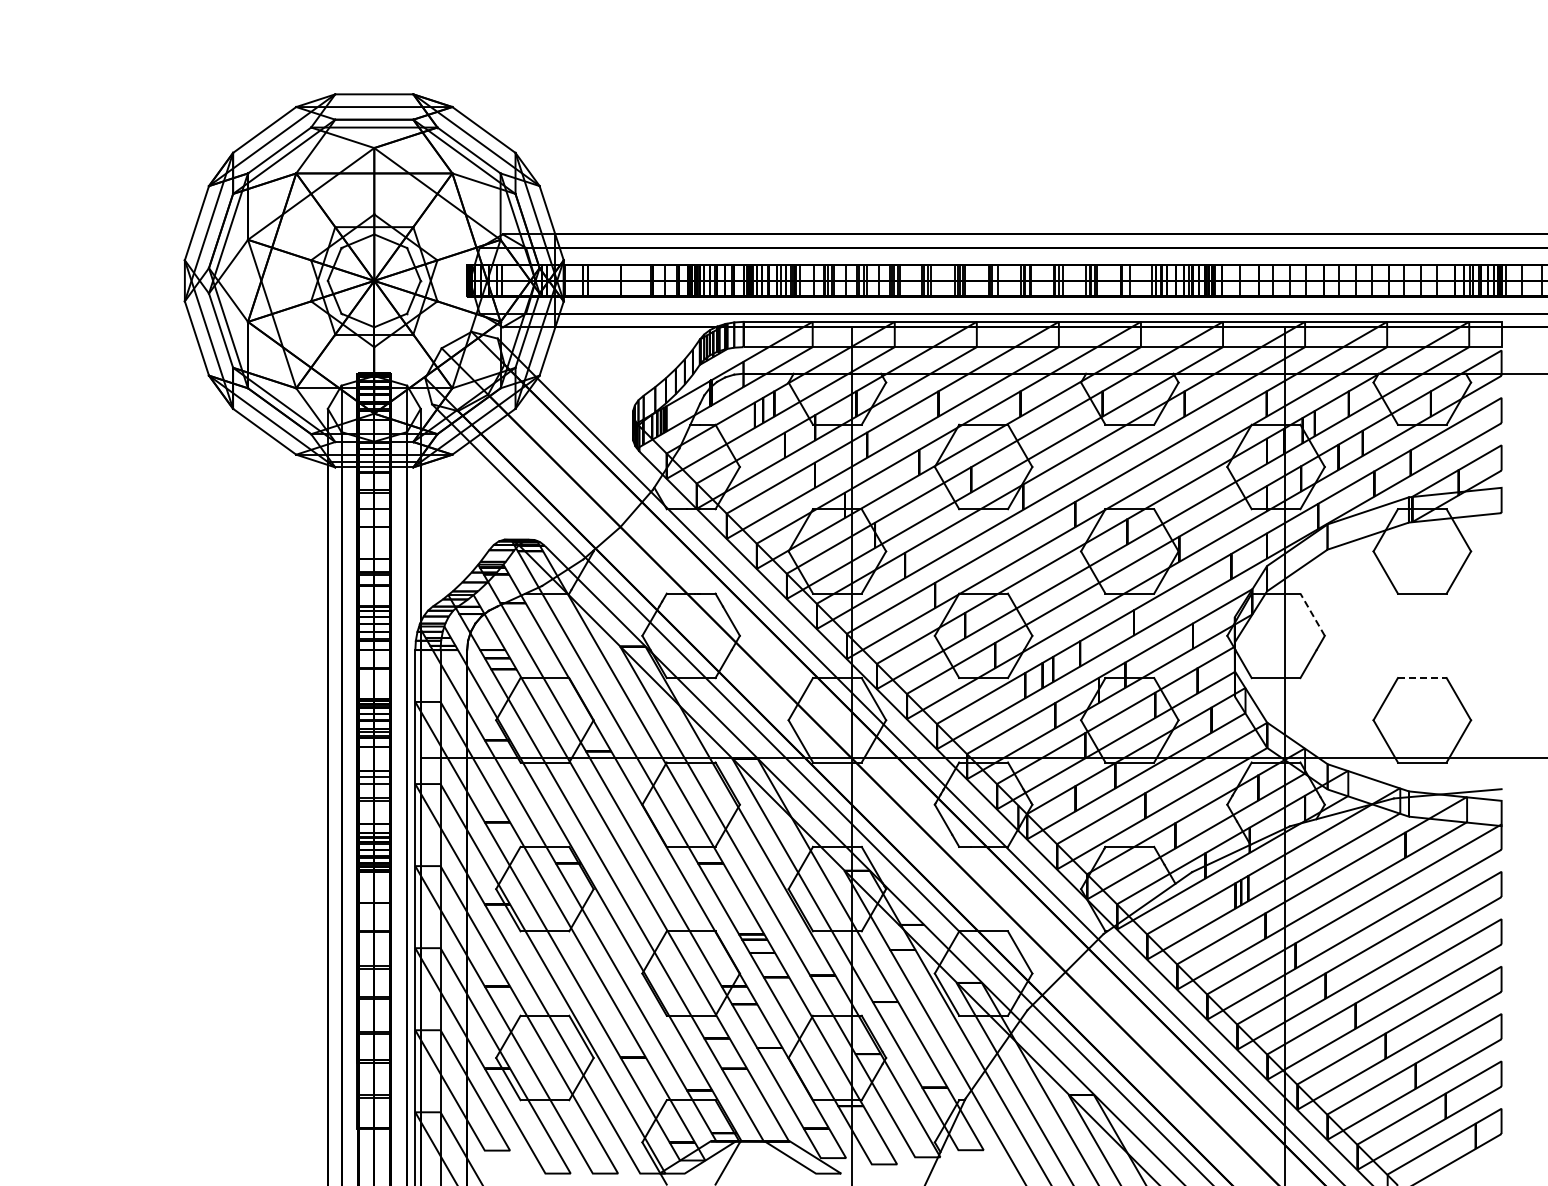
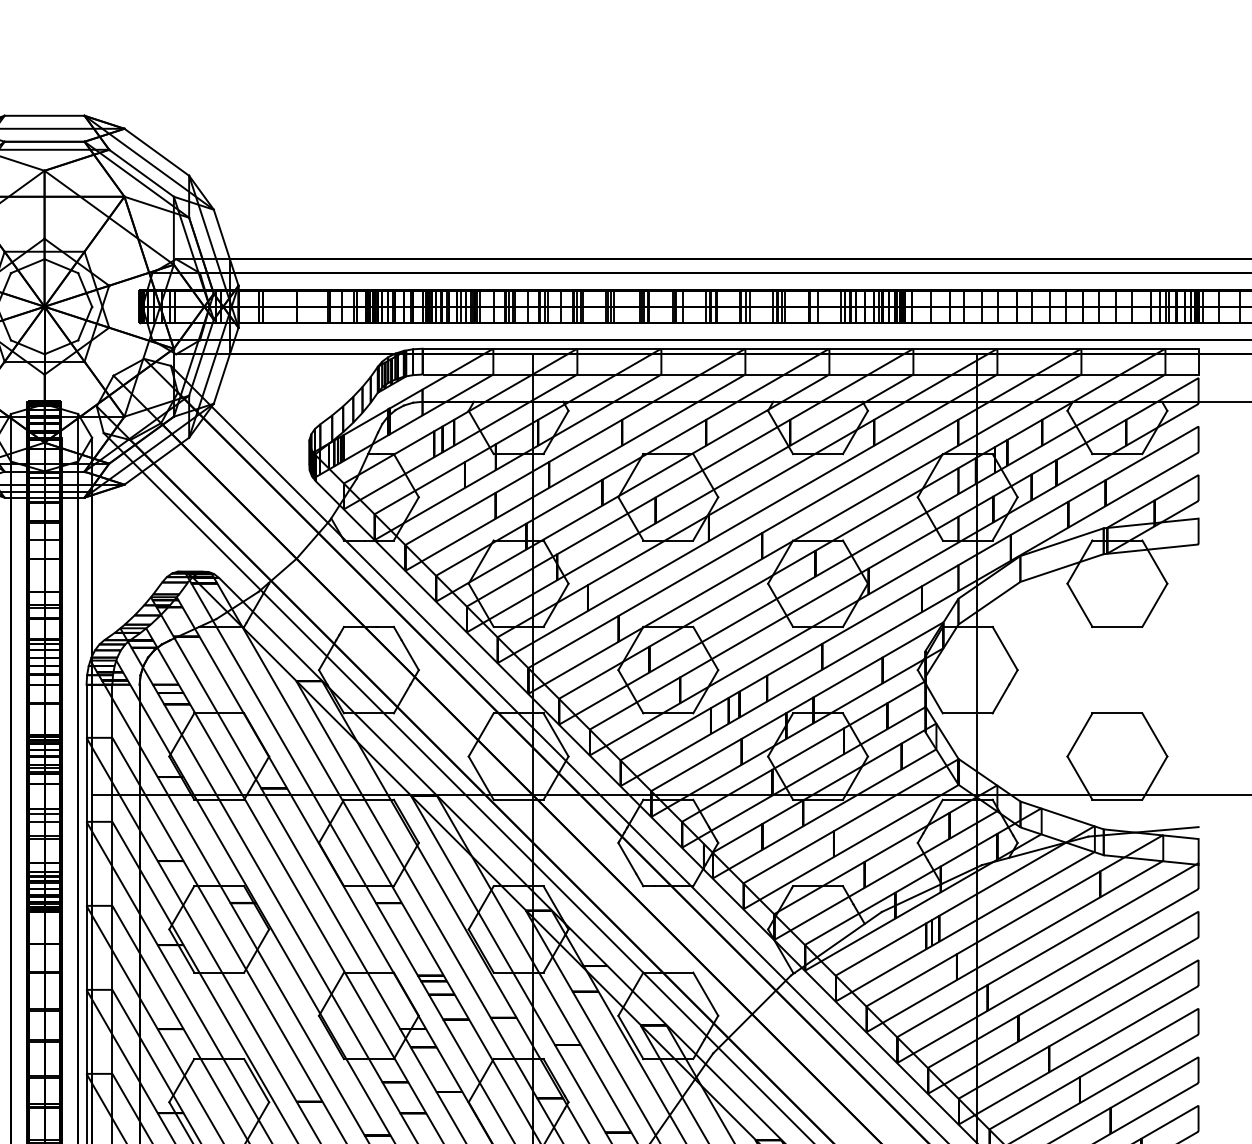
line: (1312, 614) -> (1005, 648), dashed -> solid
line: (1422, 678) -> (1117, 713), dashed -> solid

